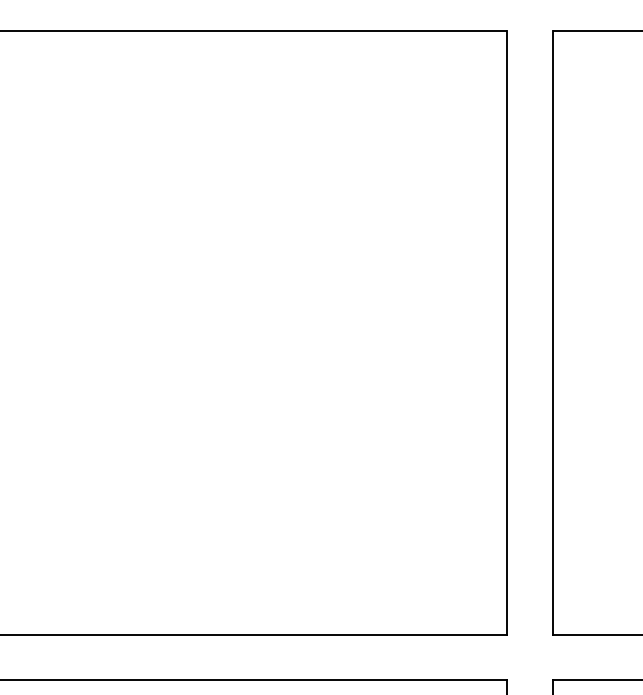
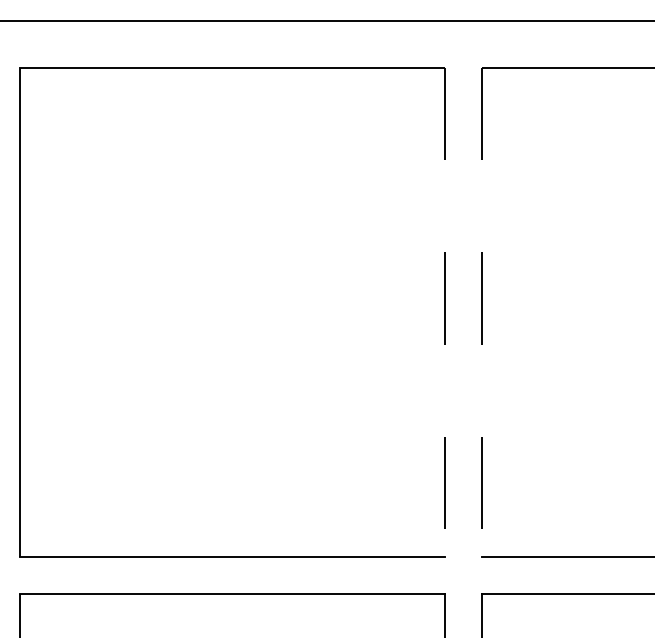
line: (506, 333) -> (444, 312), solid -> dashed
line: (552, 333) -> (481, 312), solid -> dashed

